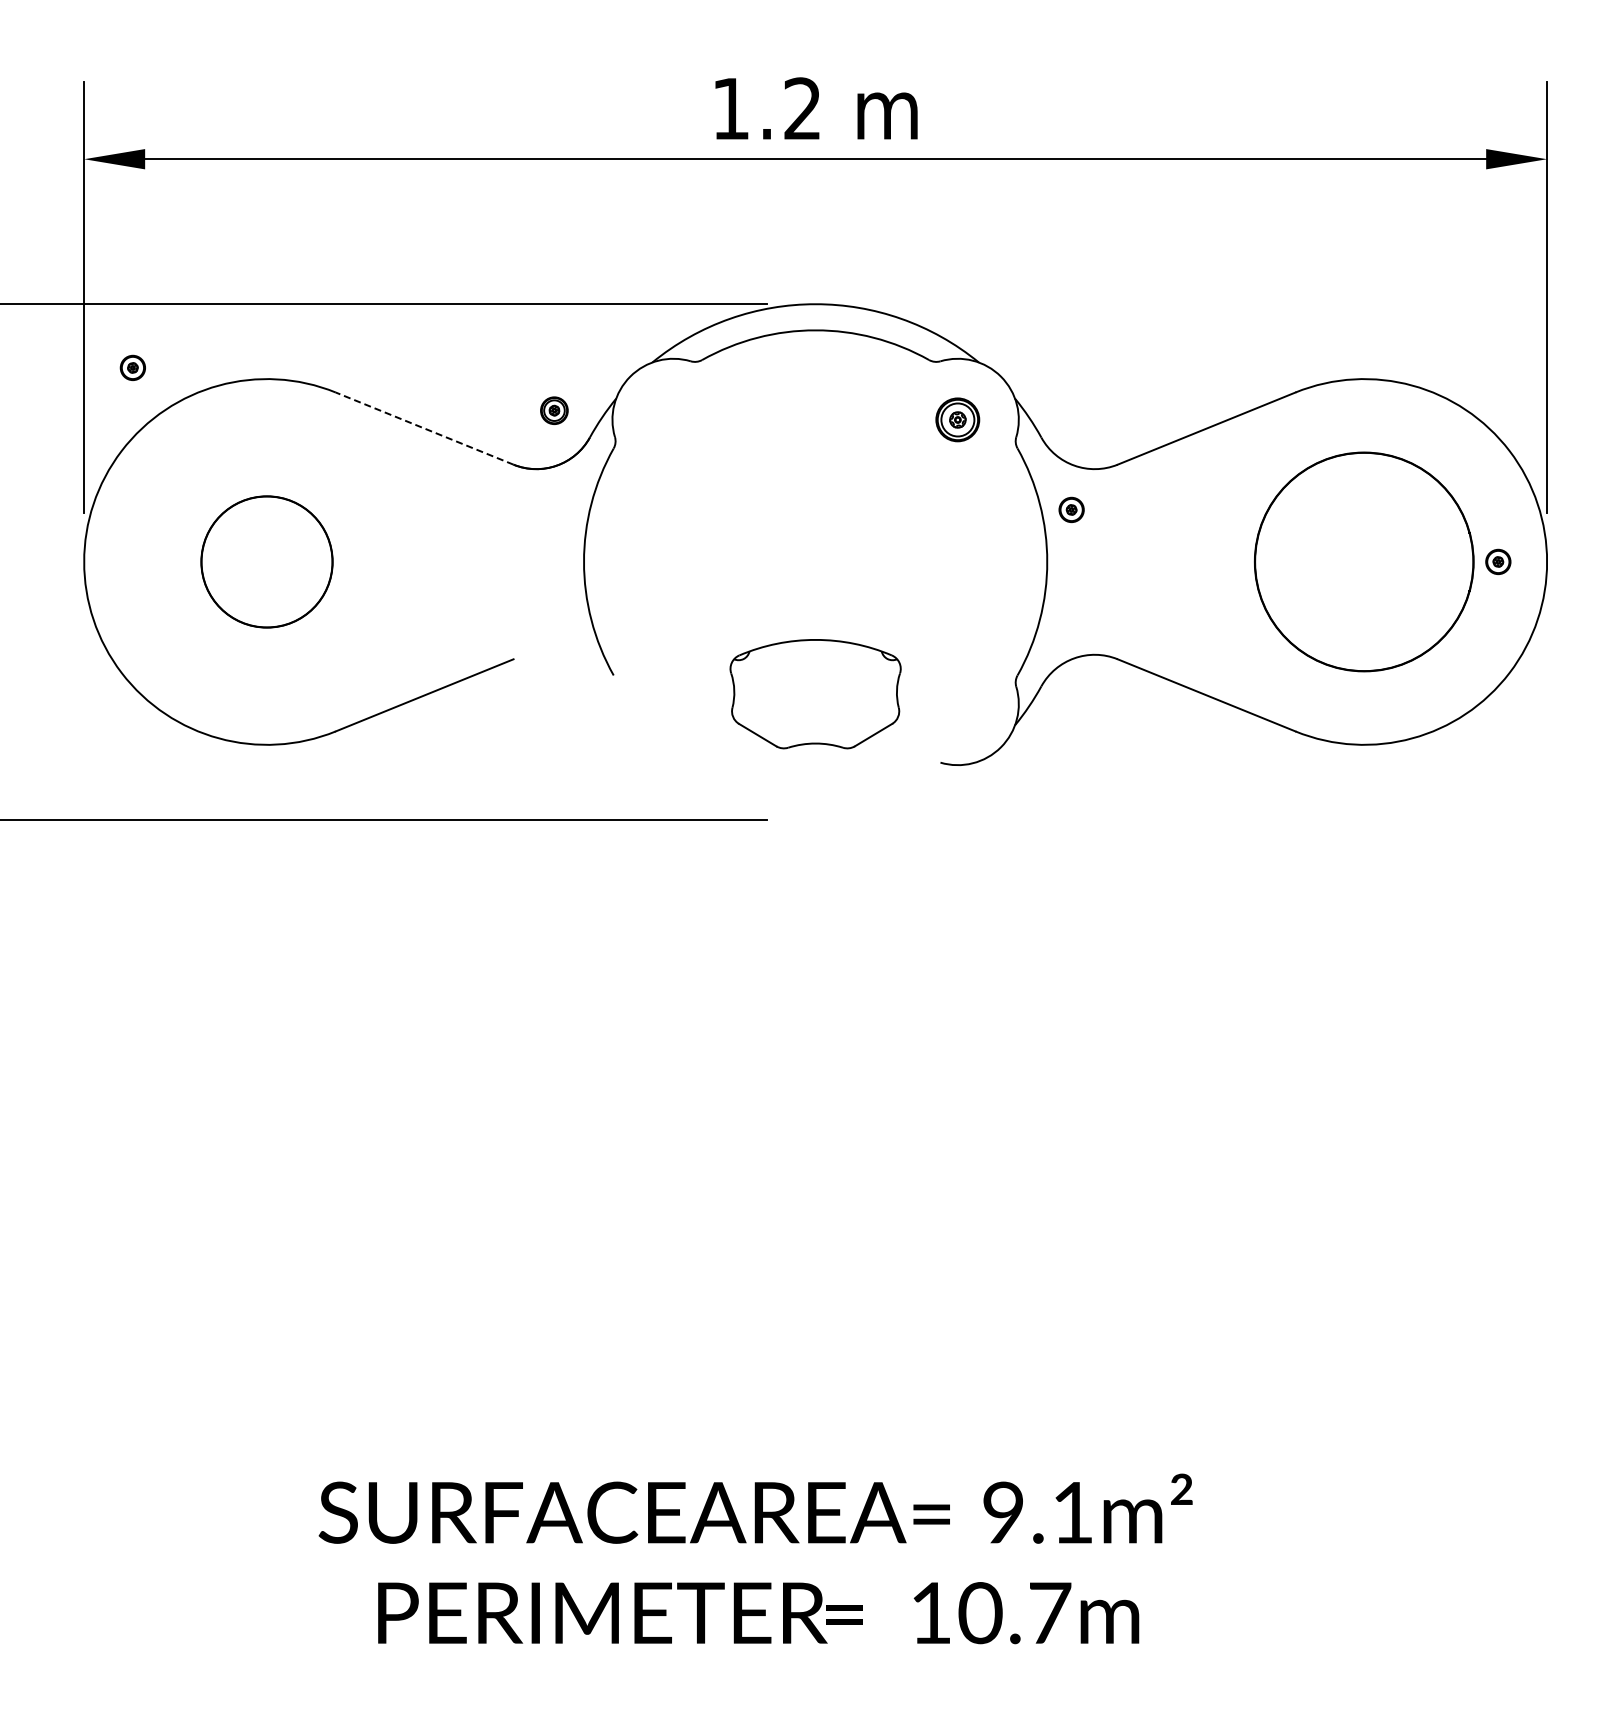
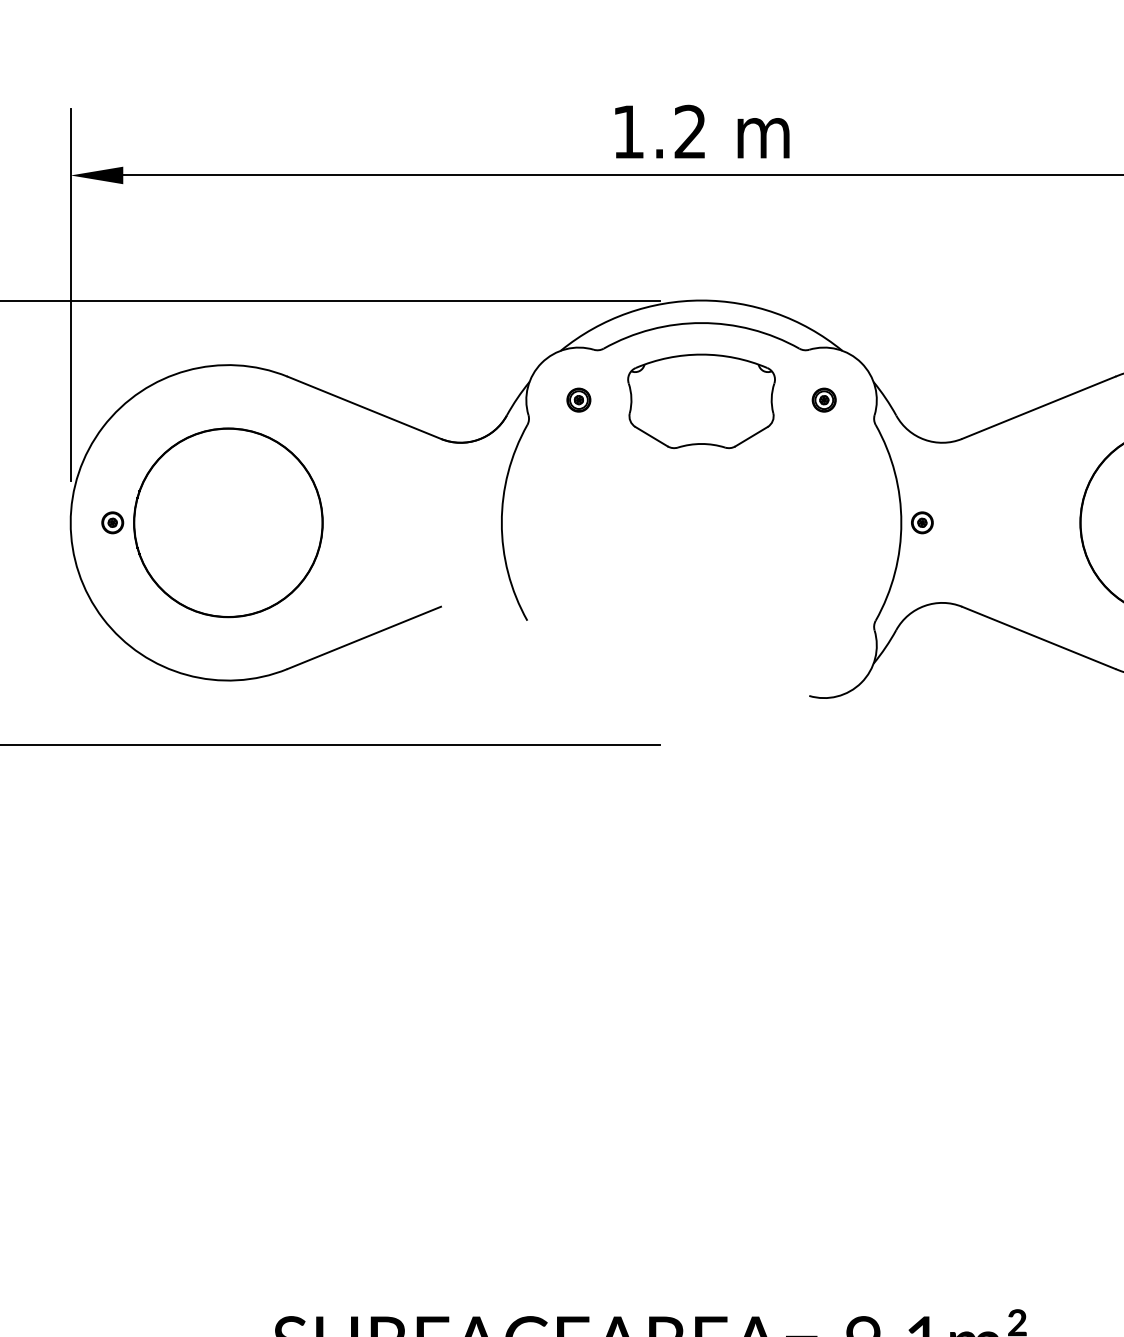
part: (132, 367) -> (112, 522), moved
part: (554, 410) -> (578, 399), moved
part: (957, 419) -> (823, 399), size x0.62
line: (424, 428) -> (364, 407), dashed -> solid
part: (1071, 509) -> (922, 522), moved
part: (266, 561) -> (227, 522), size x1.67
part: (815, 694) -> (701, 401), moved

